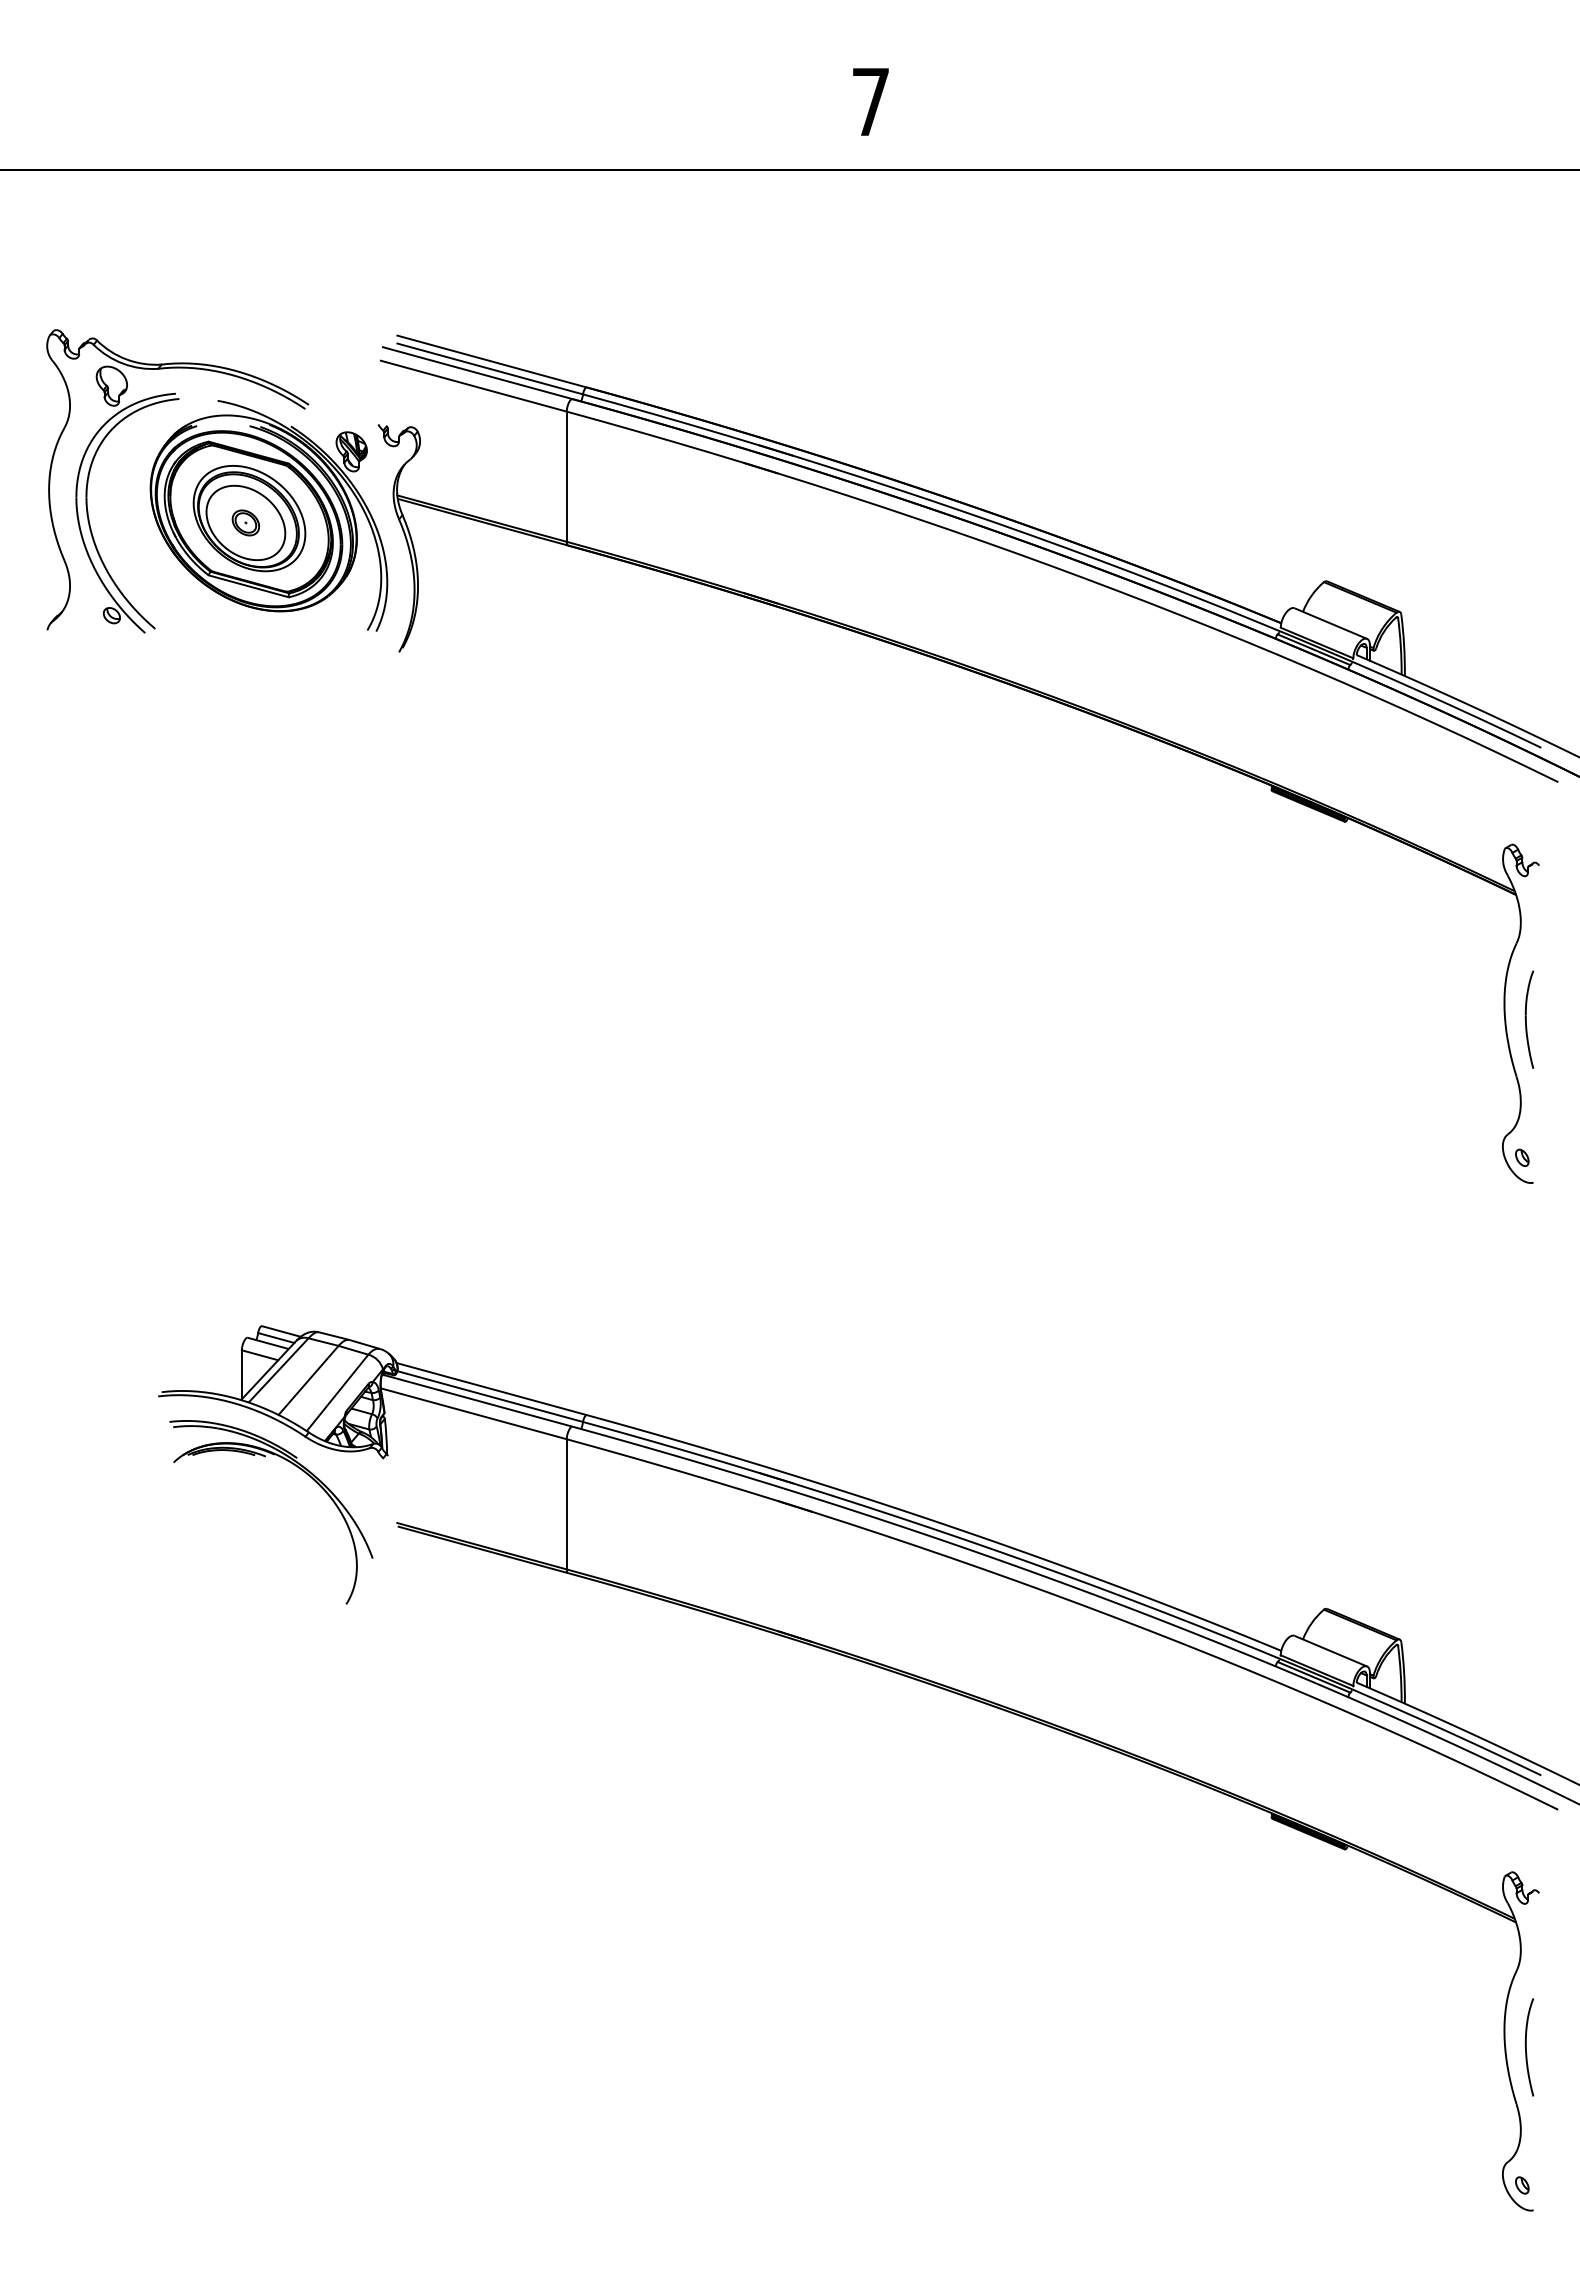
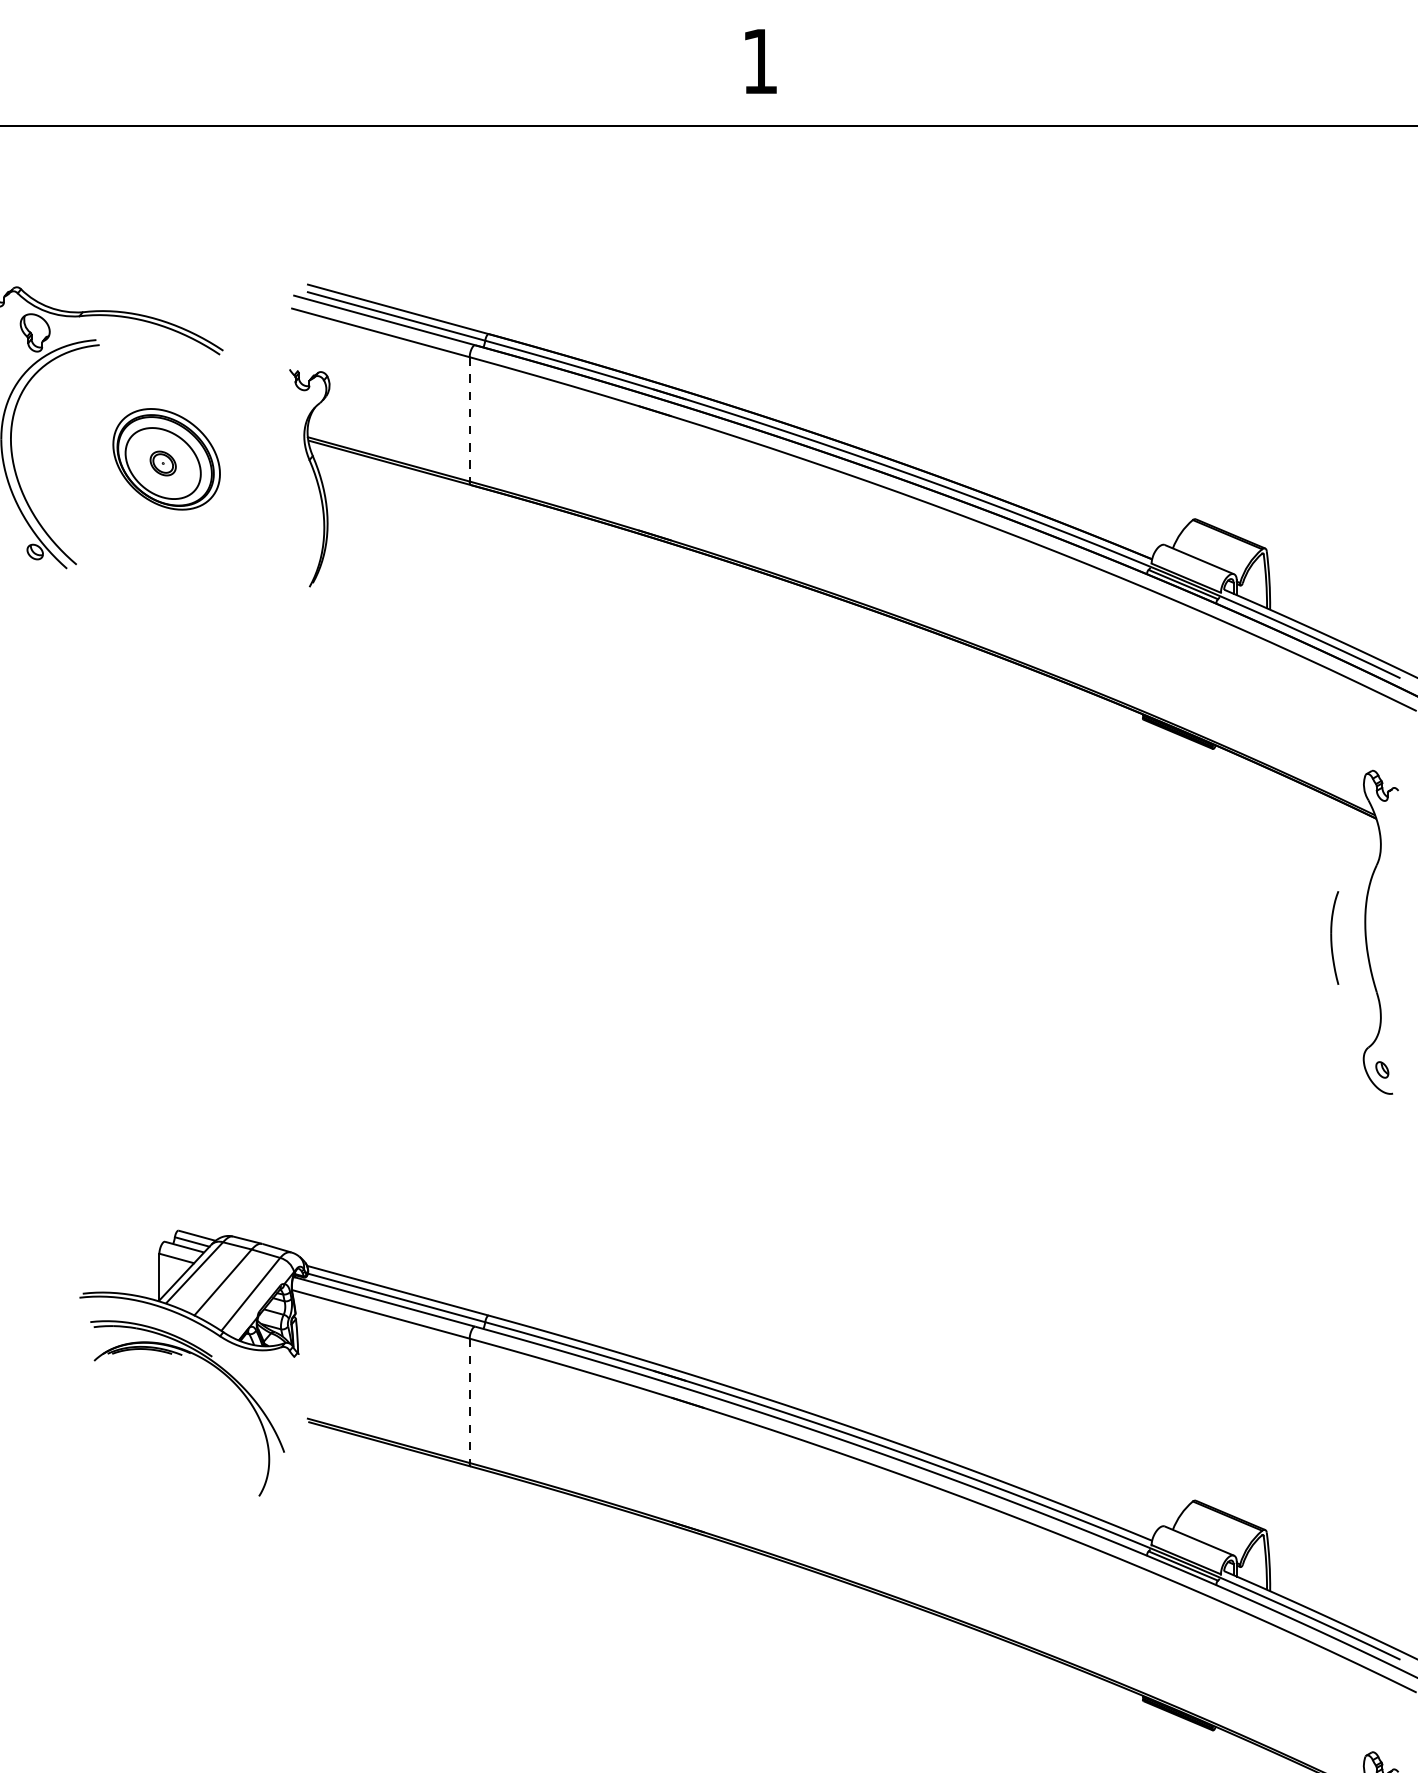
text: (870, 101) -> (759, 60), 7 -> 1
line: (566, 477) -> (469, 420), solid -> dashed
part: (268, 515) -> (184, 456), removed
part: (1529, 1019) -> (1334, 937), moved
line: (566, 1504) -> (469, 1400), solid -> dashed

